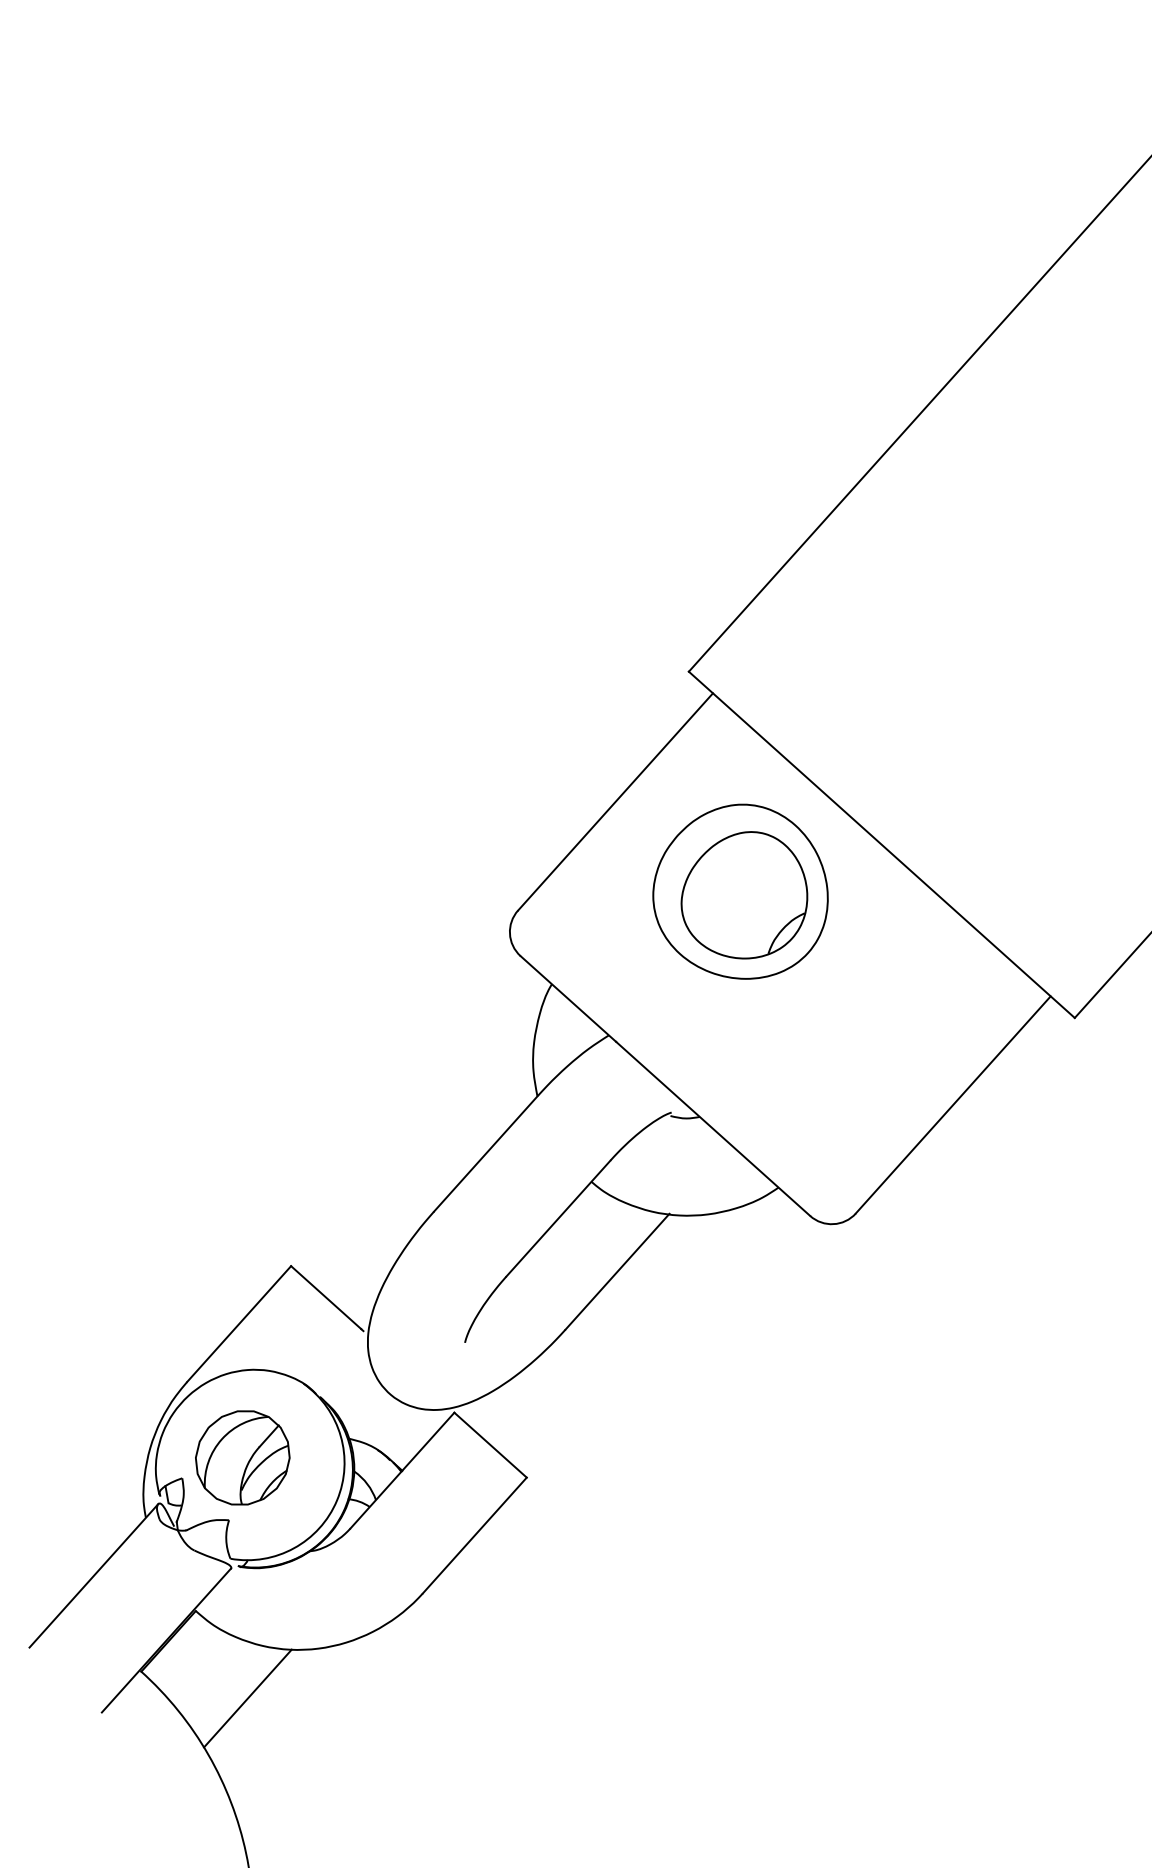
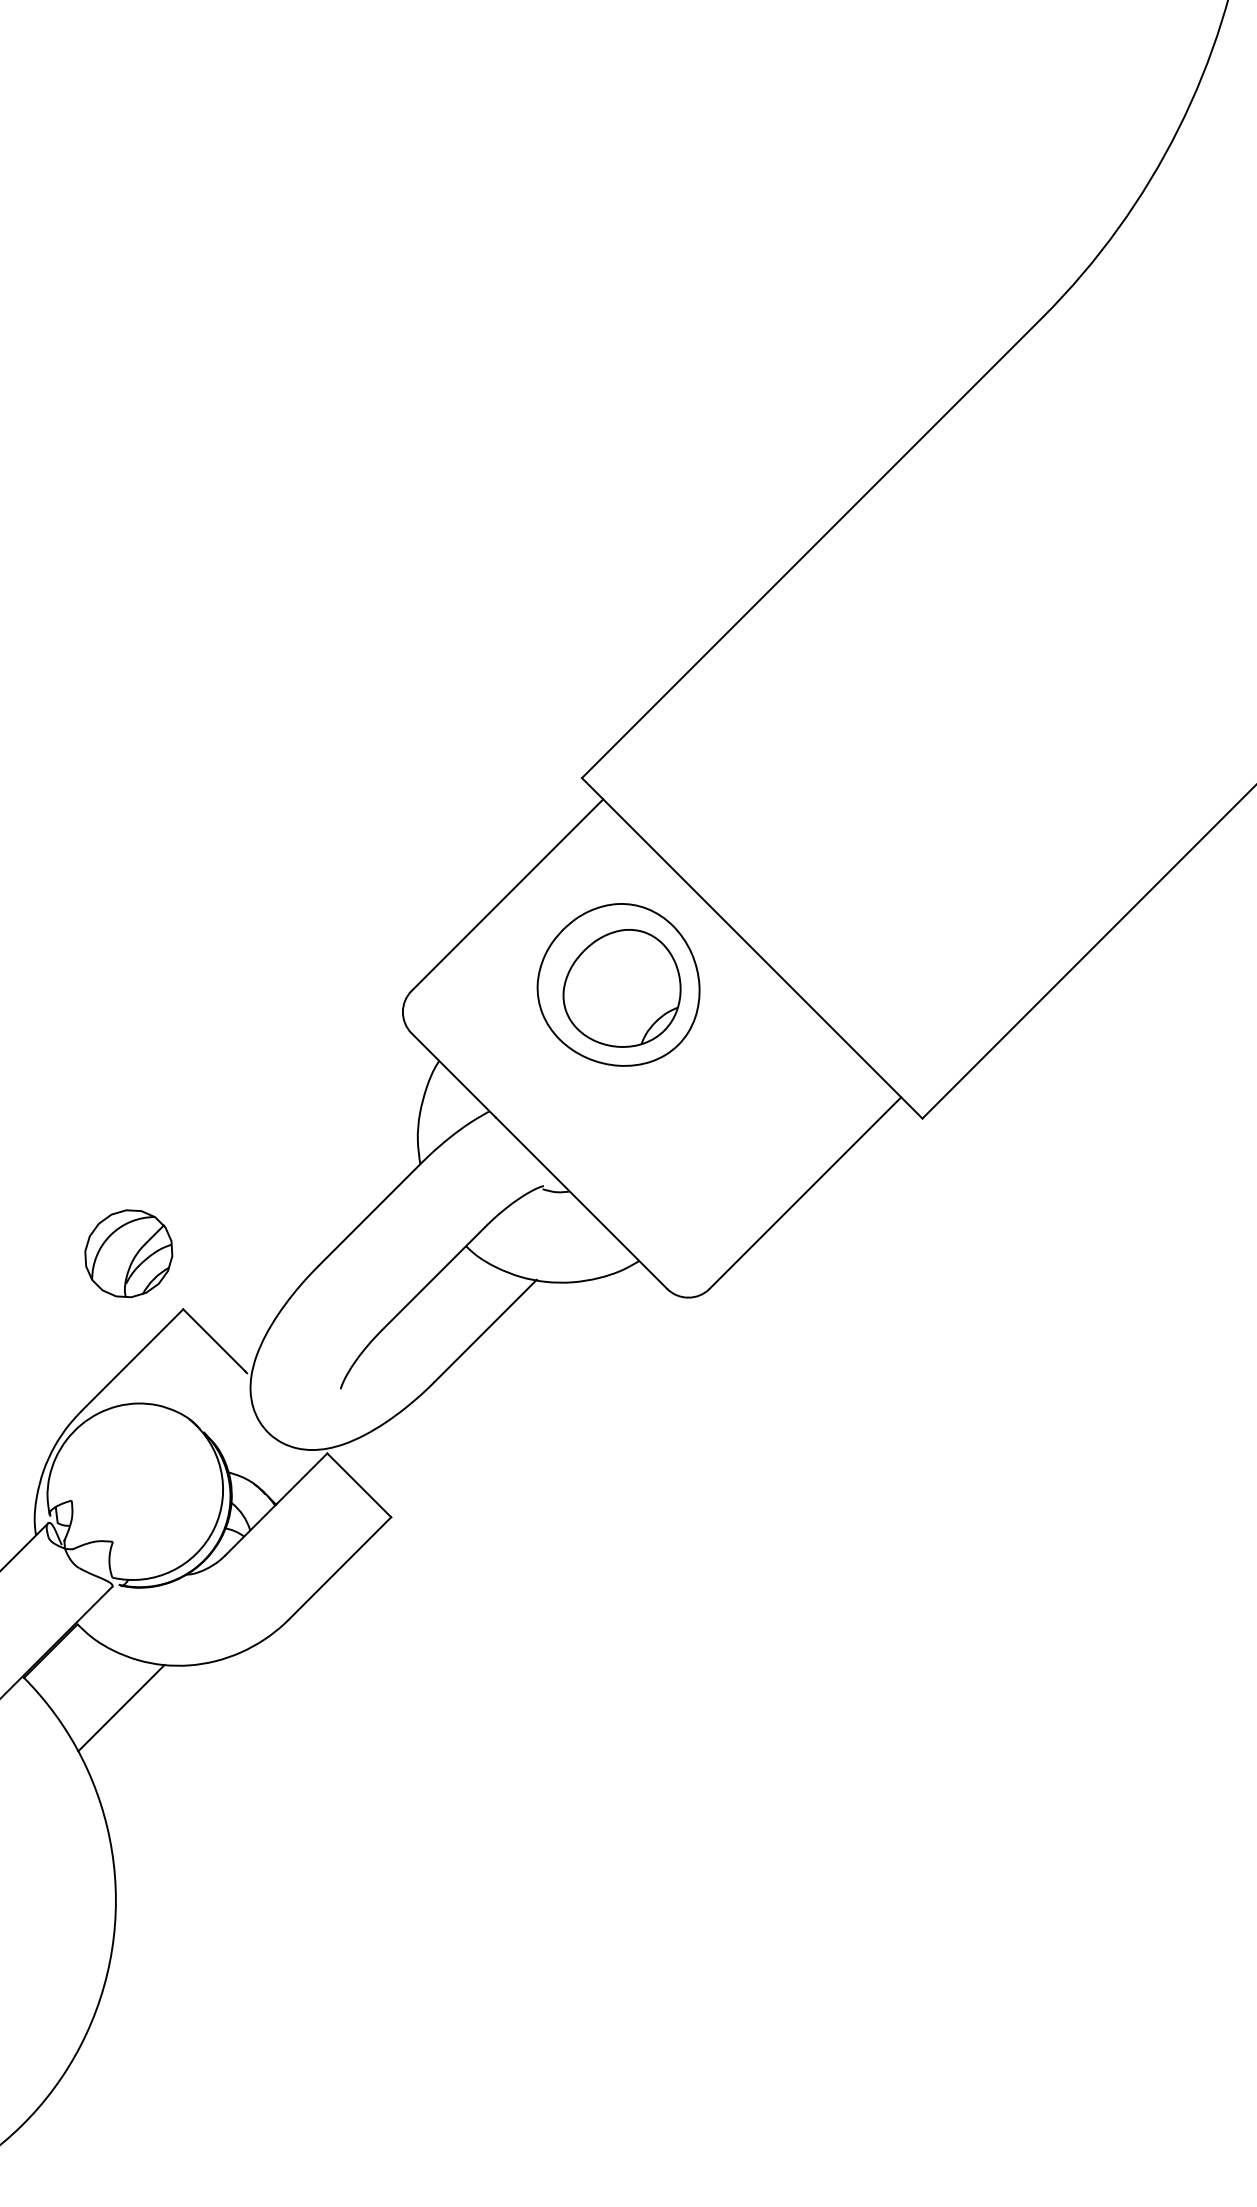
part: (242, 1457) -> (128, 1253), moved

